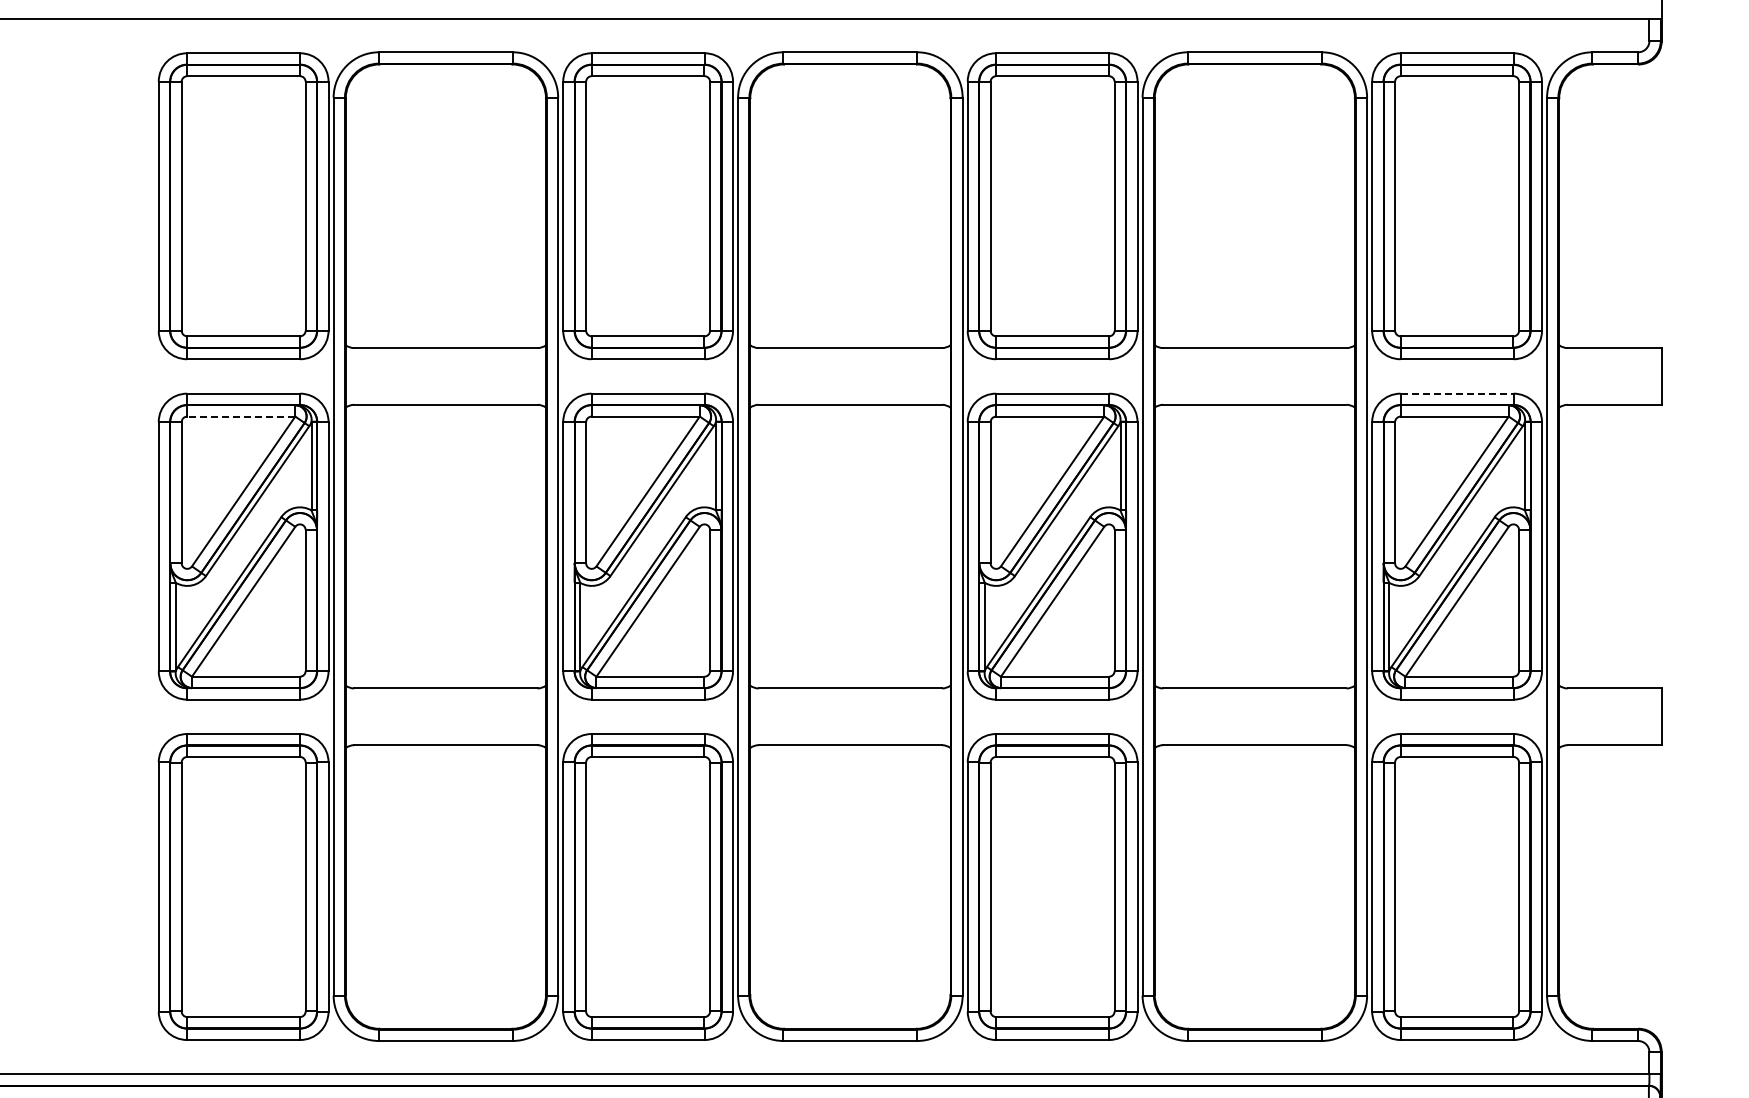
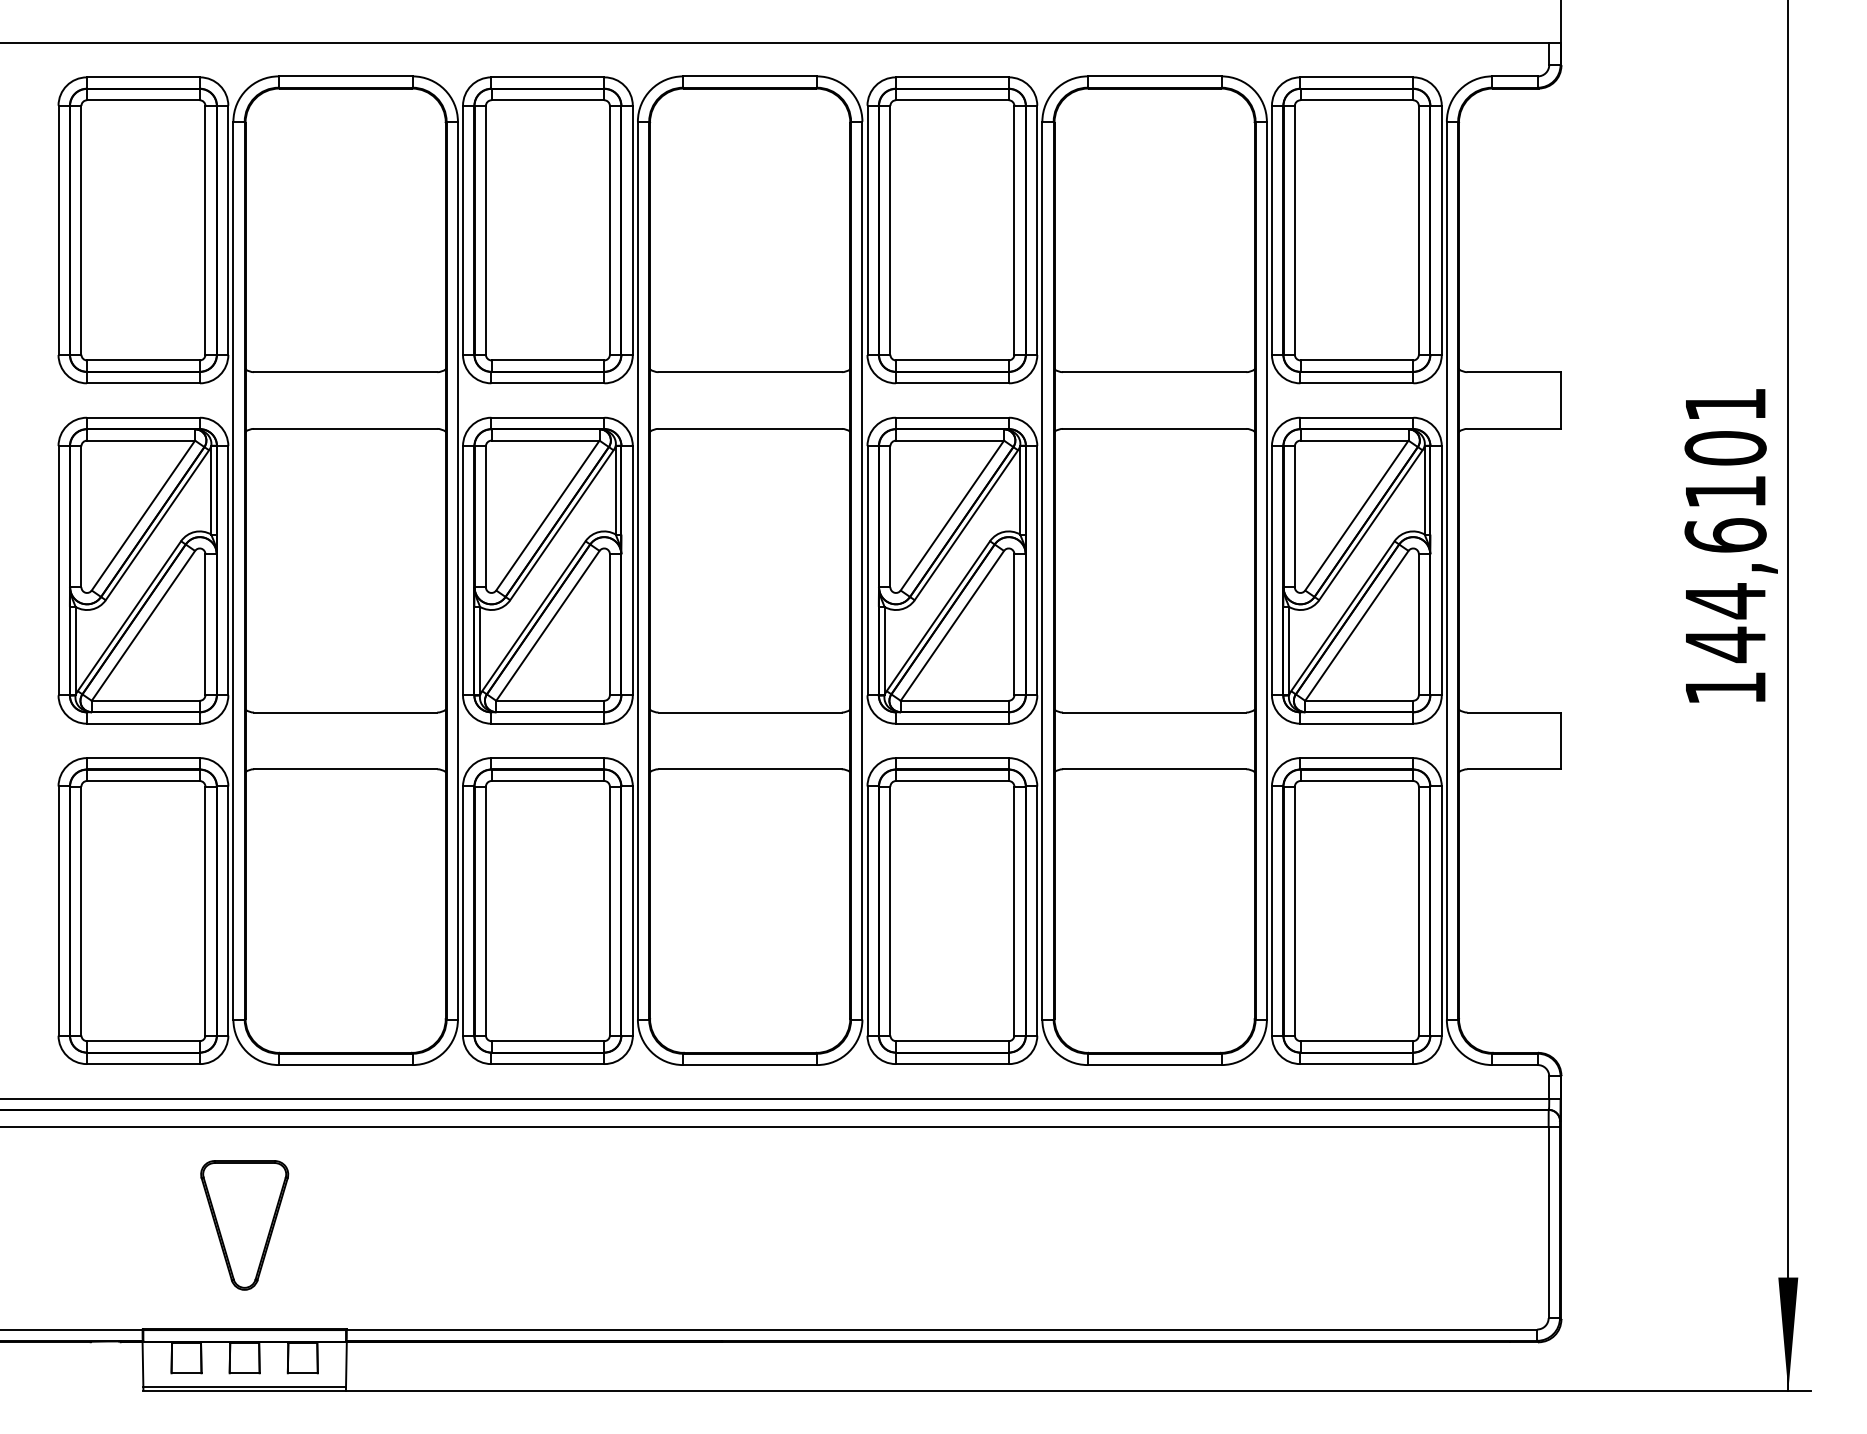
line: (1456, 393) -> (1356, 417), dashed -> solid
line: (241, 416) -> (141, 440), dashed -> solid

